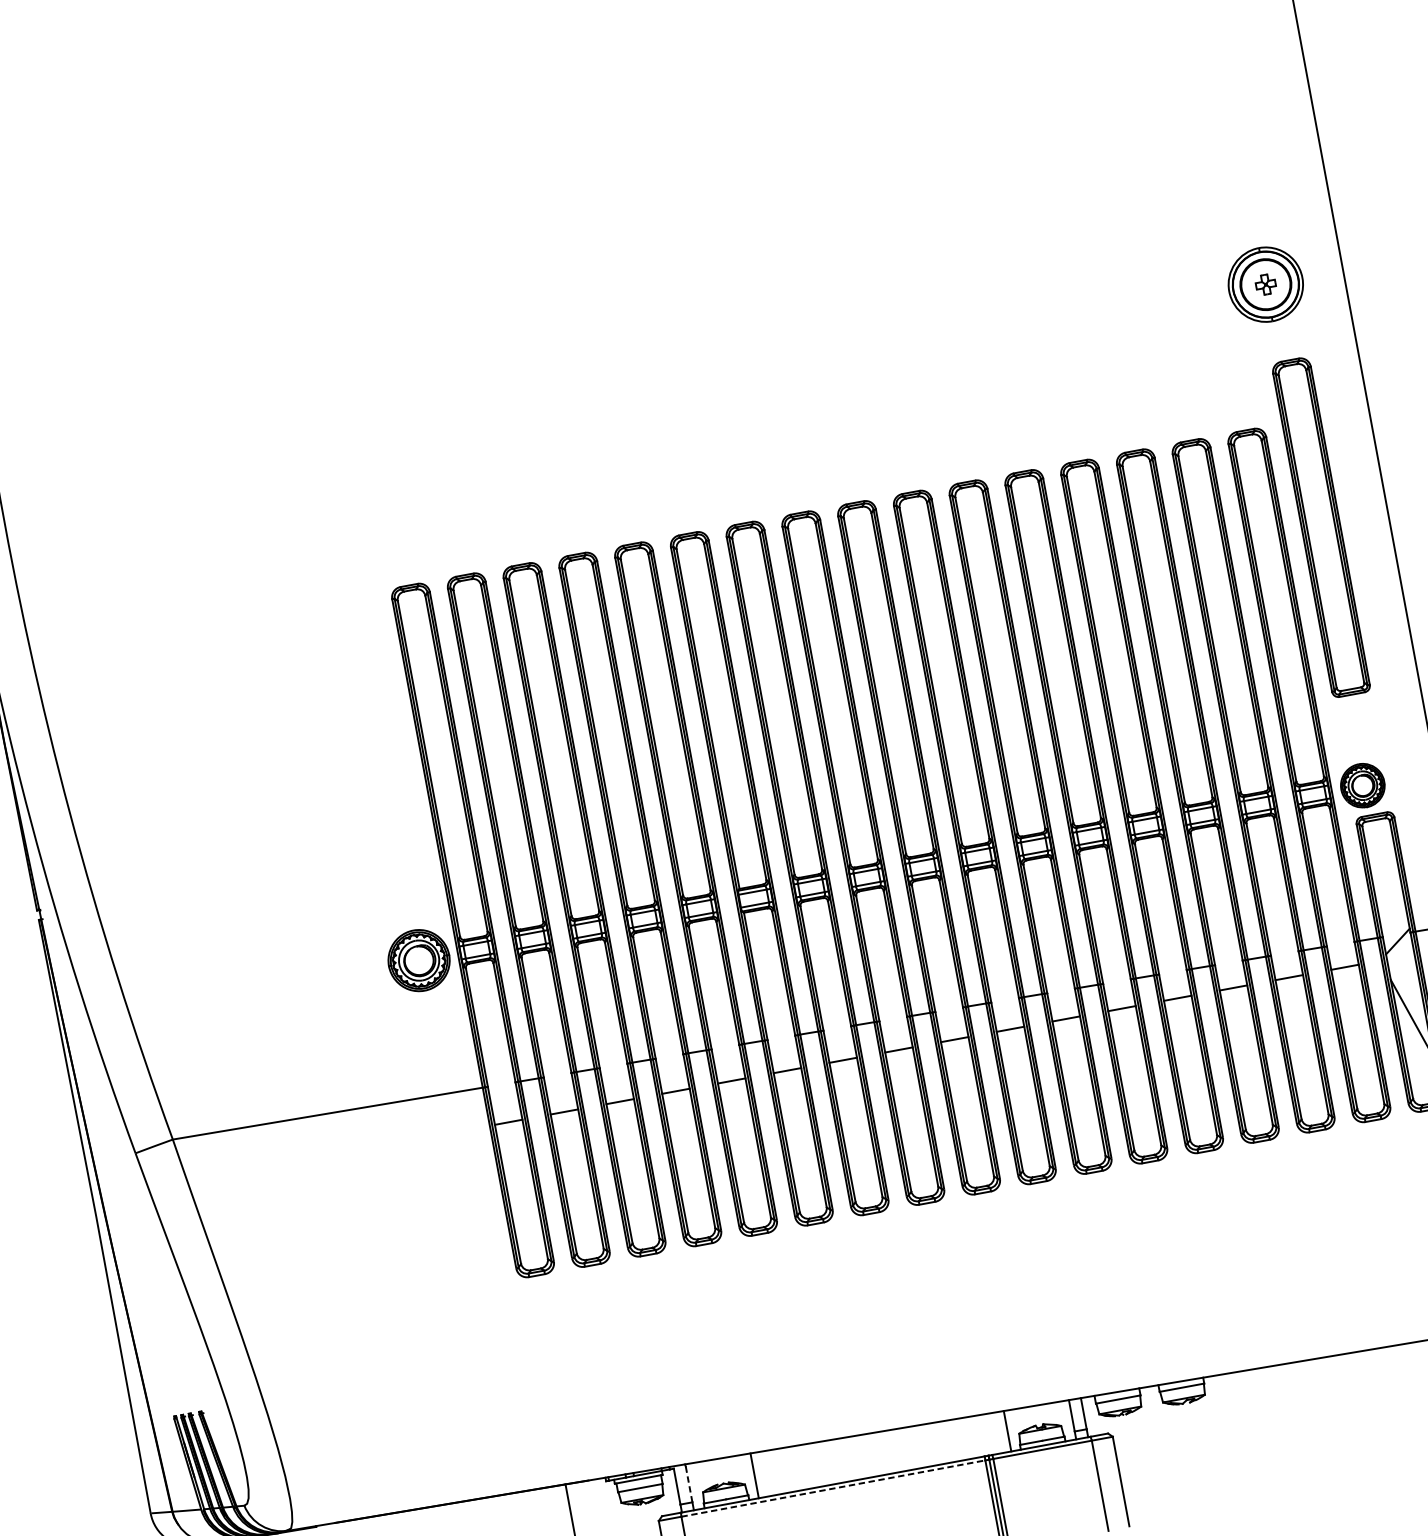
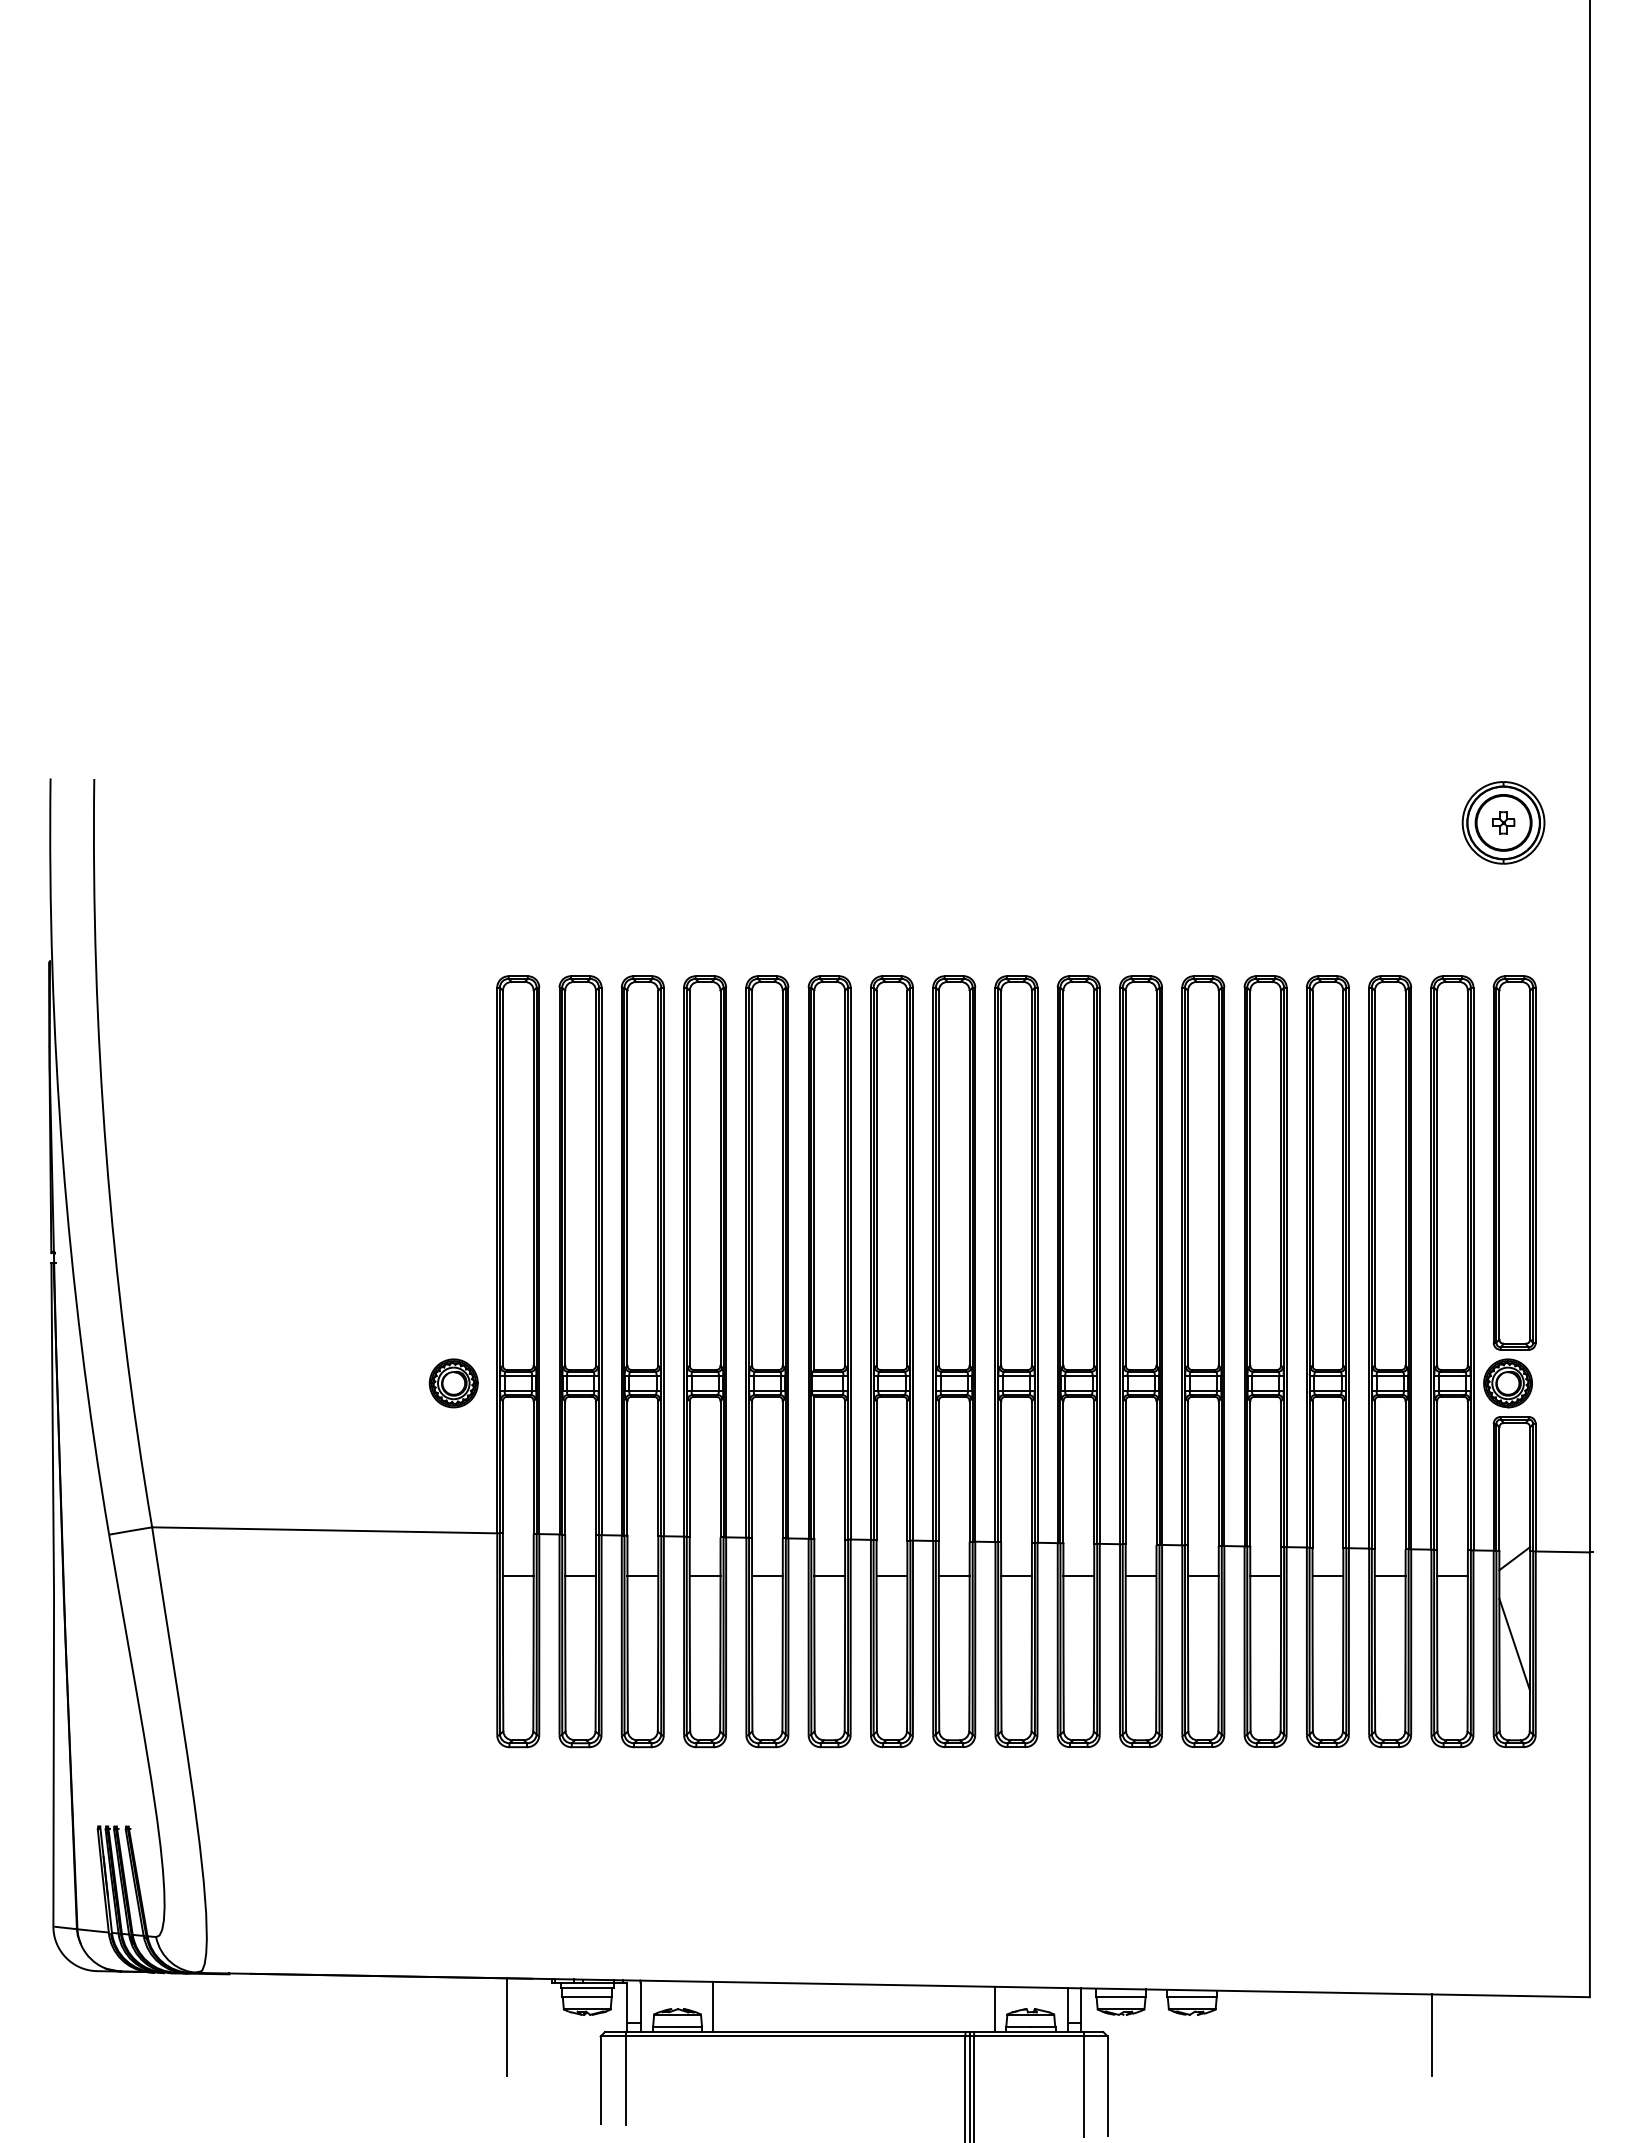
part: (1320, 526) -> (1514, 1162), moved
part: (418, 960) -> (453, 1383), size x0.71
line: (1403, 1382) -> (1432, 2035), added
line: (688, 1483) -> (640, 2002), dashed -> solid
line: (833, 1488) -> (795, 2036), dashed -> solid

